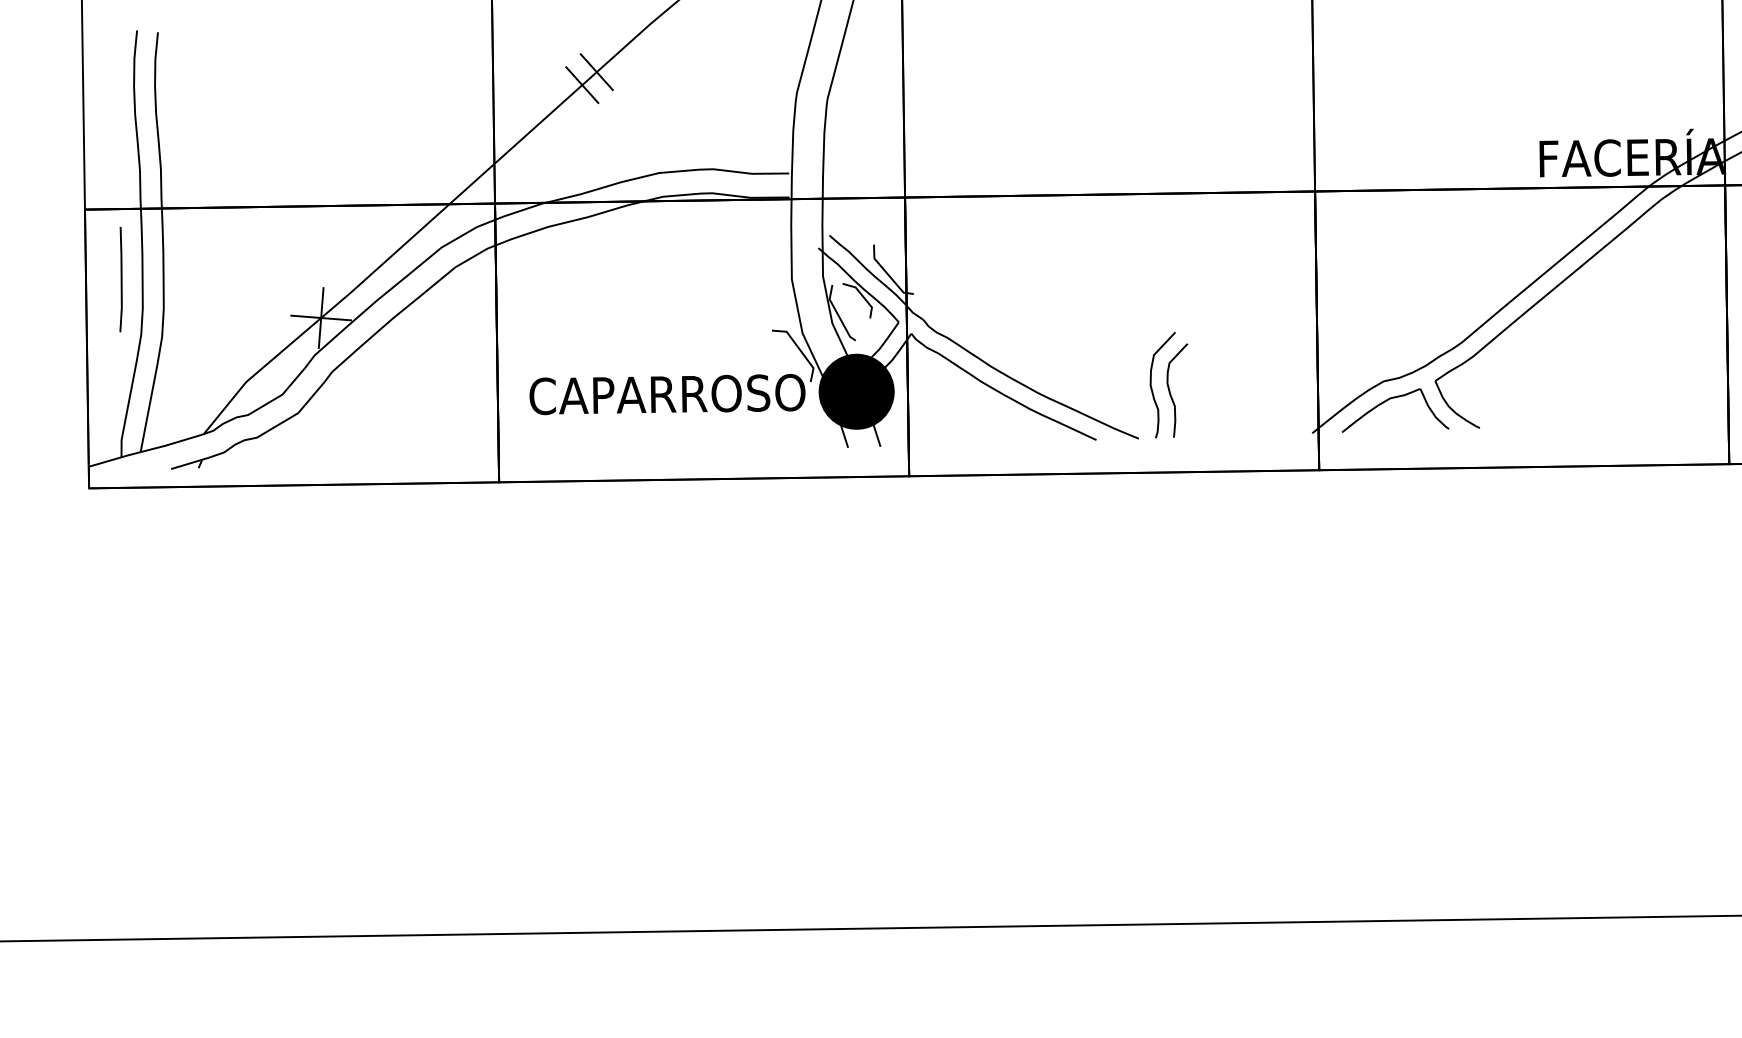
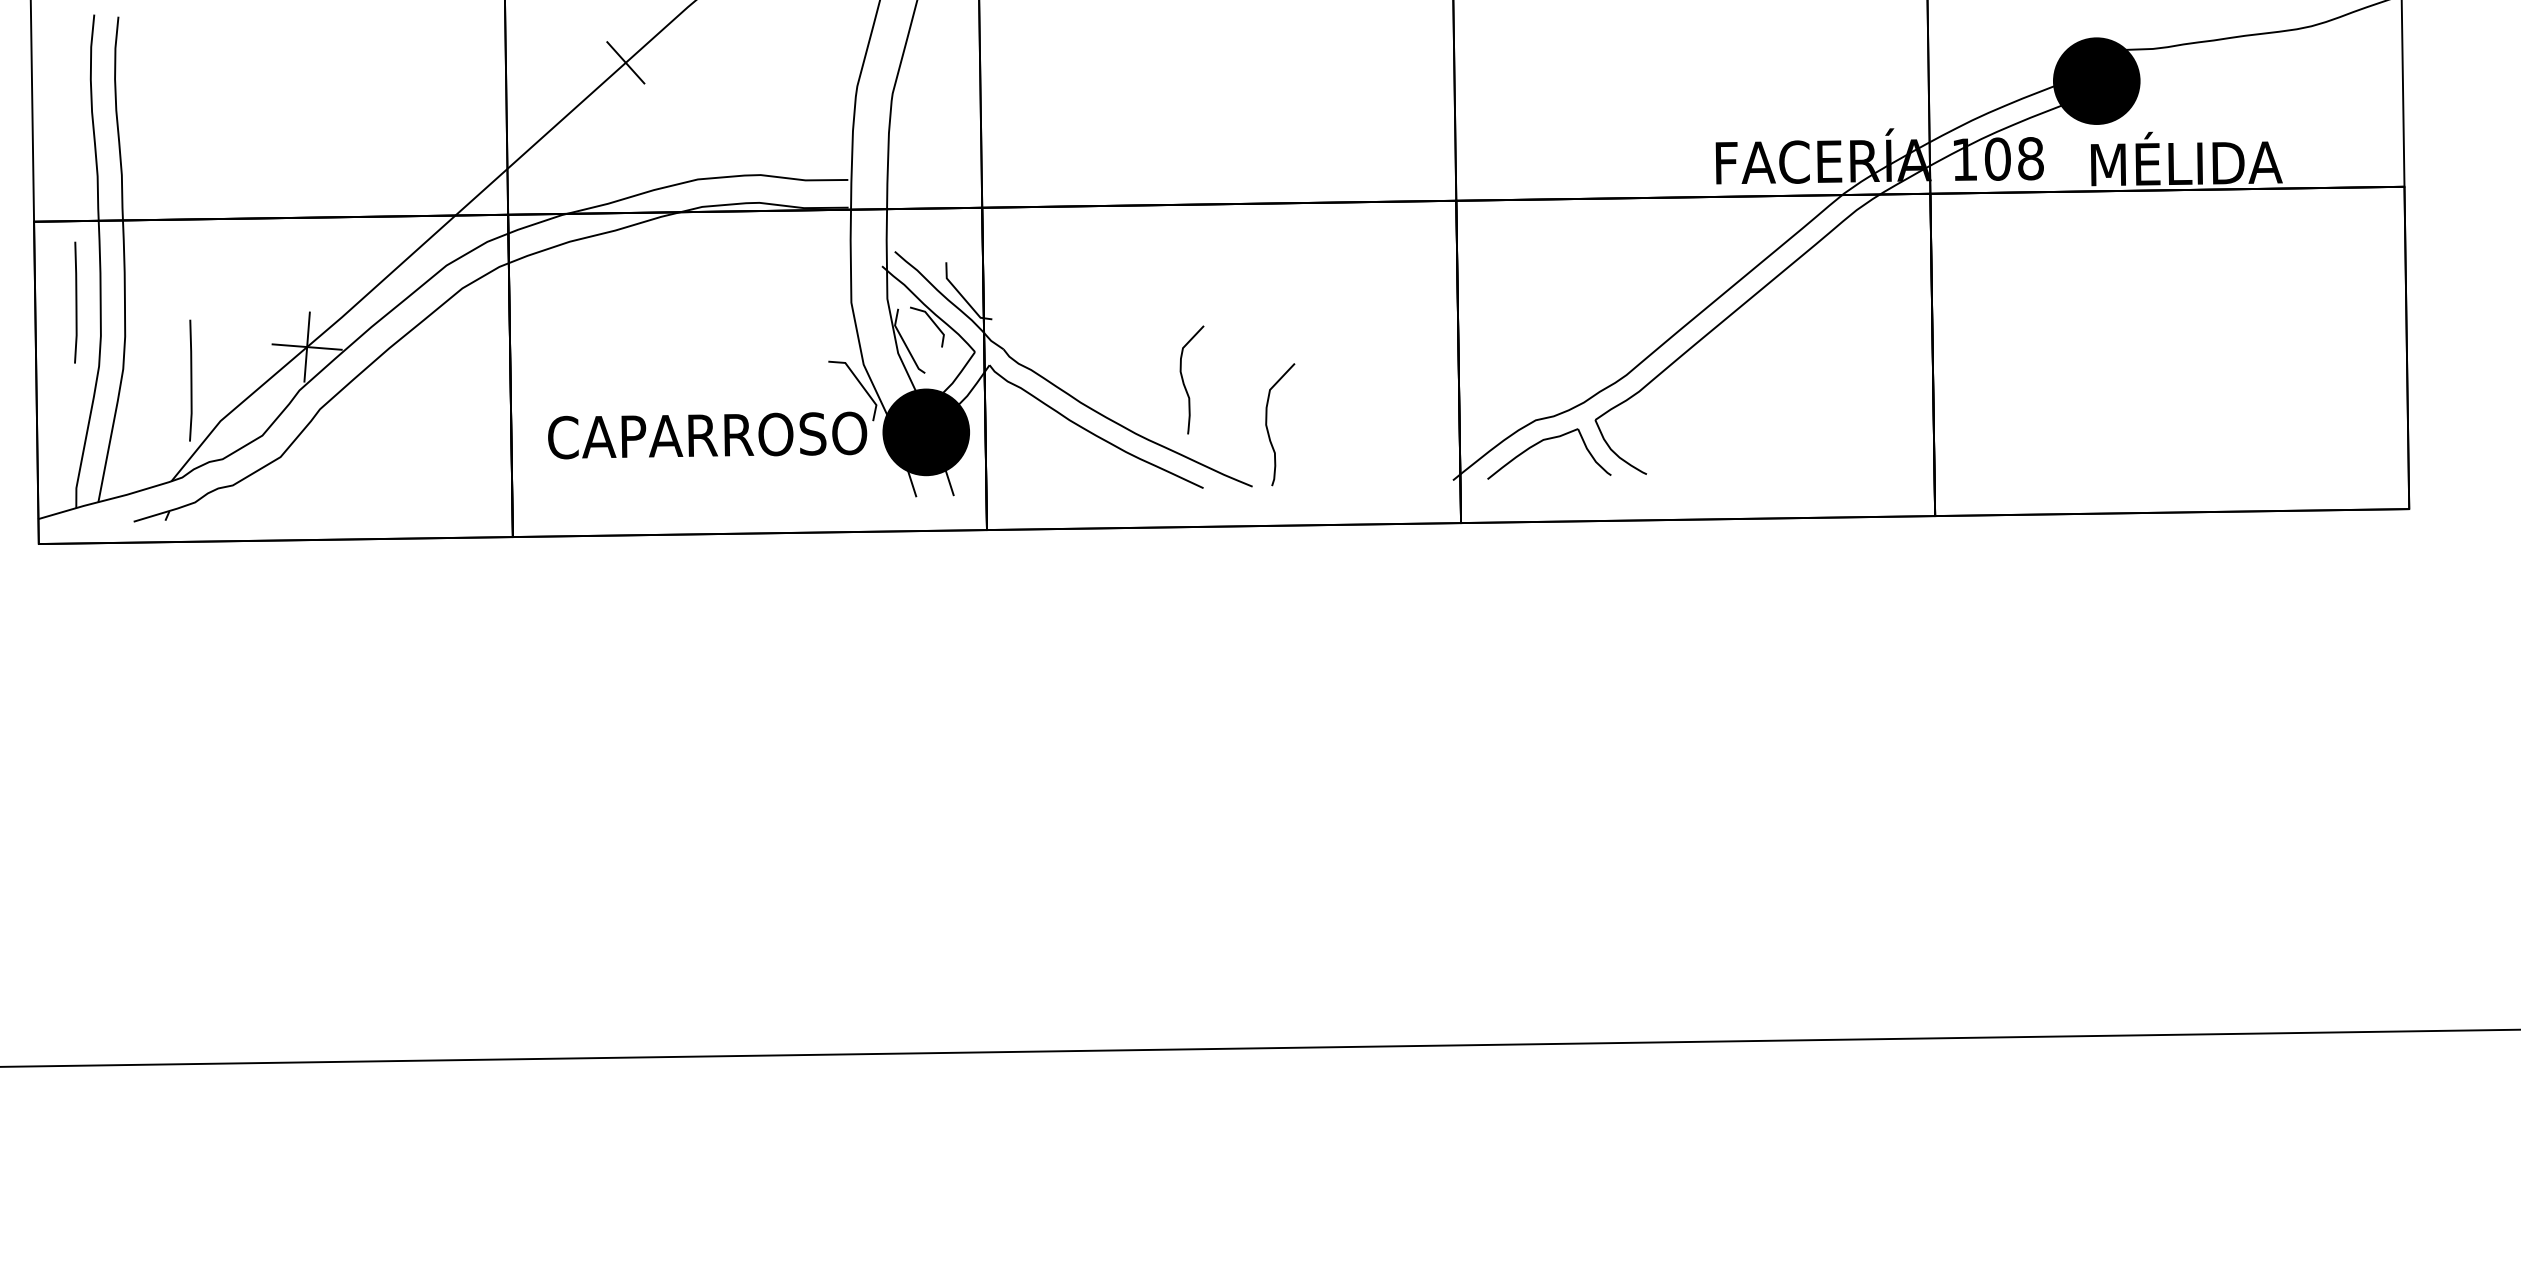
line: (581, 84) -> (608, 77), removed
line: (220, 346) -> (190, 380), added
curve: (1170, 392) -> (1184, 382), moved

